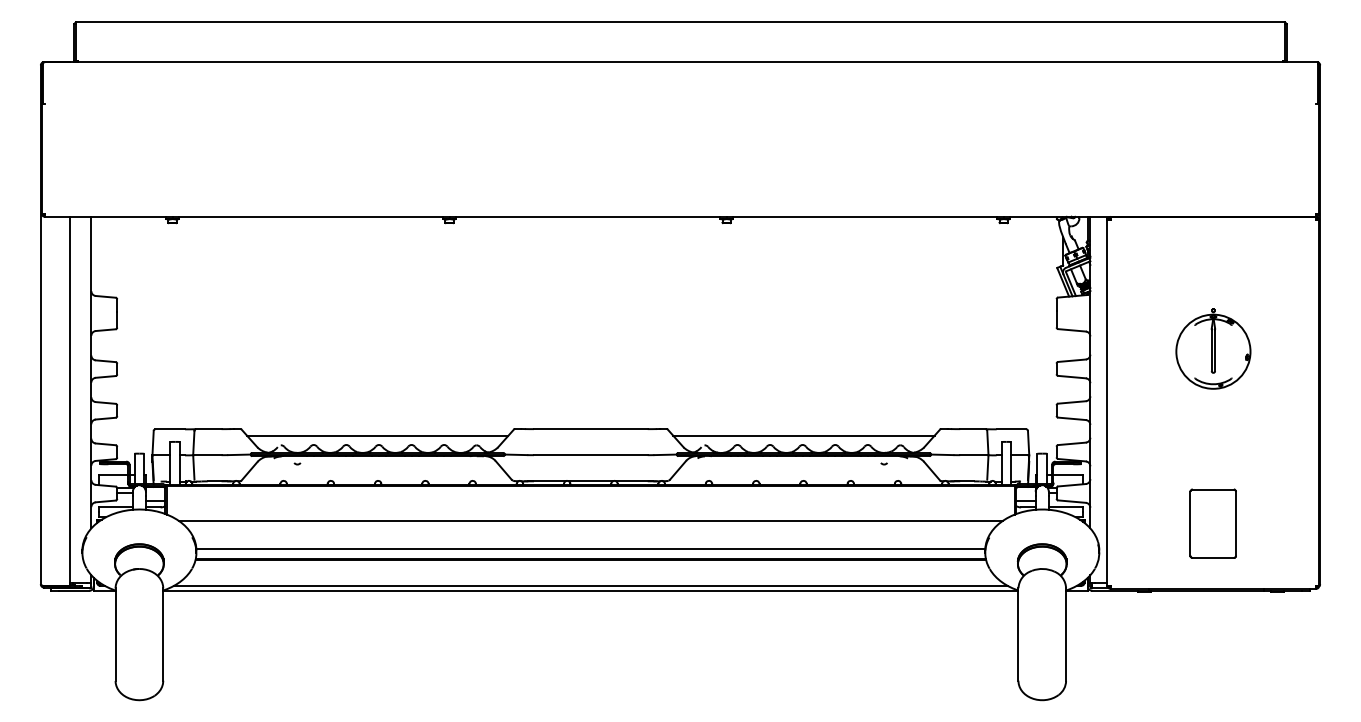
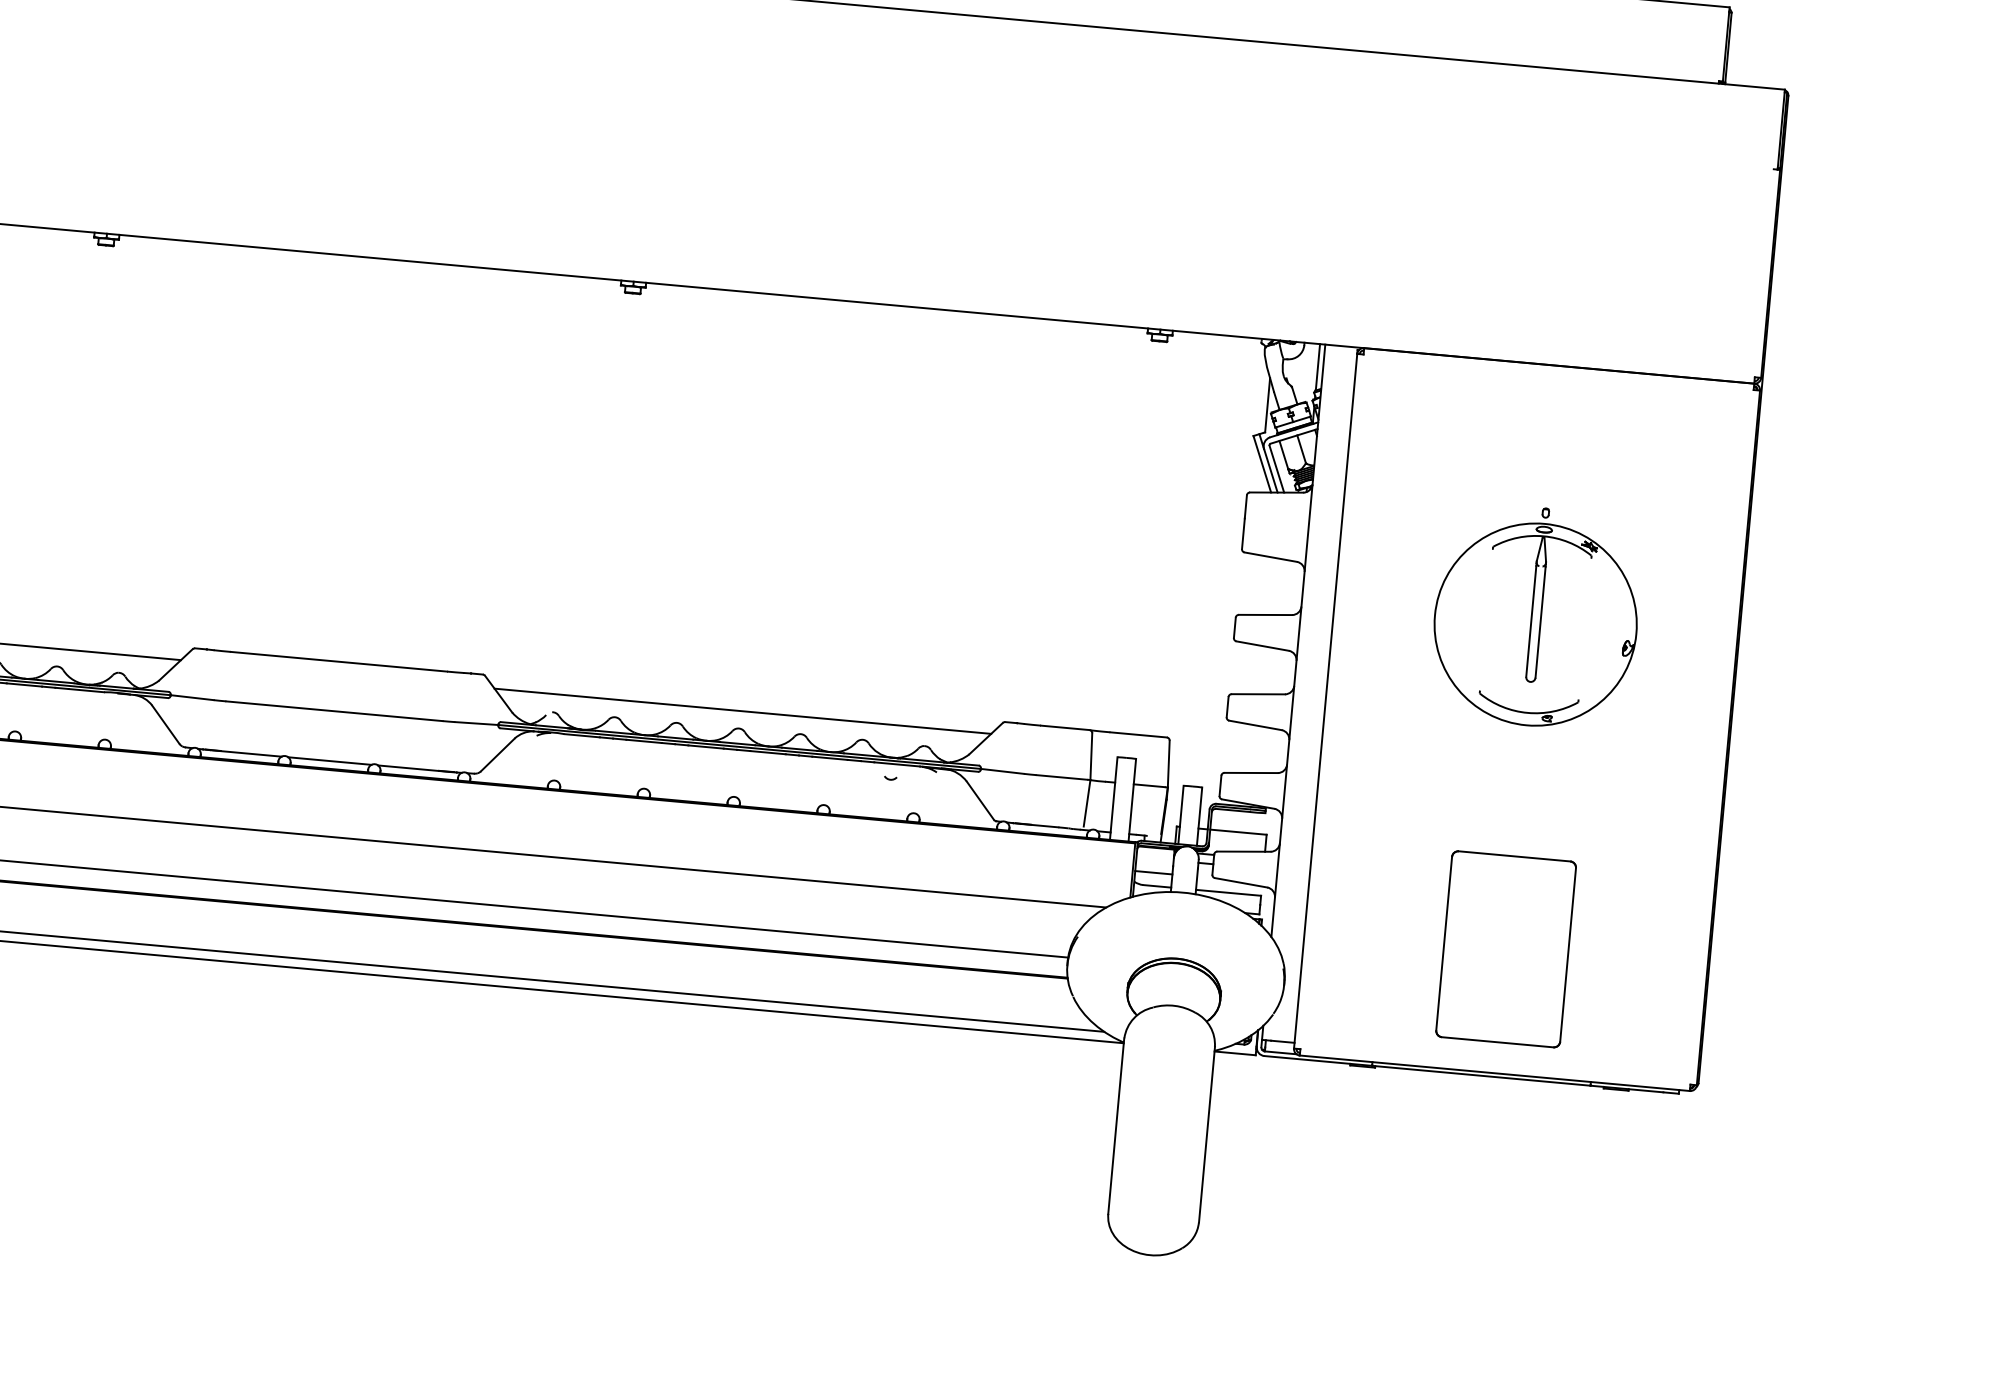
part: (1213, 348) -> (1536, 616), size x1.43
part: (1212, 523) -> (1504, 948), size x1.43

